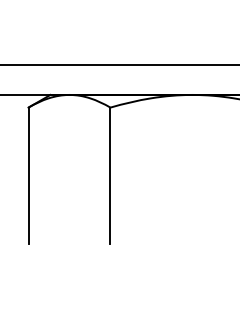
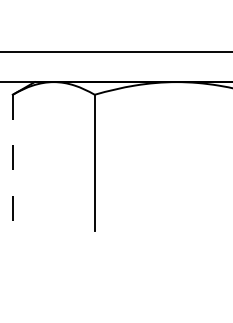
line: (28, 176) -> (12, 163), solid -> dashed

